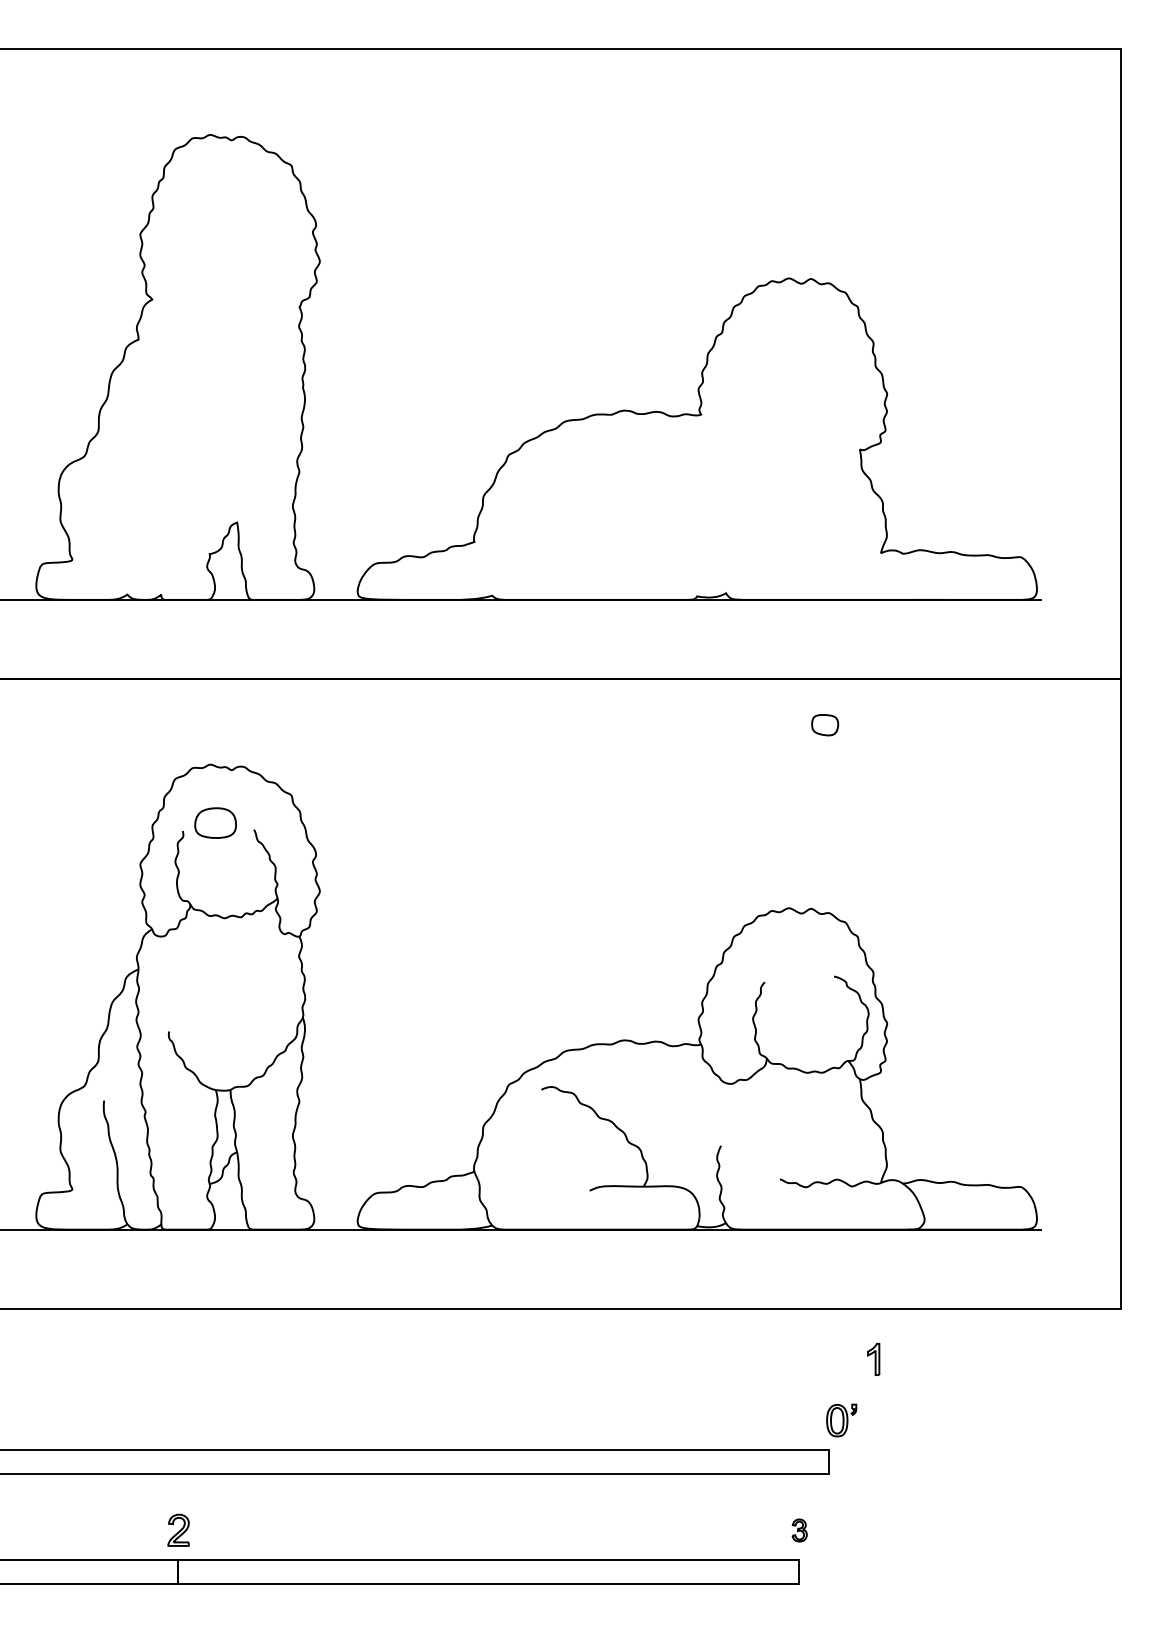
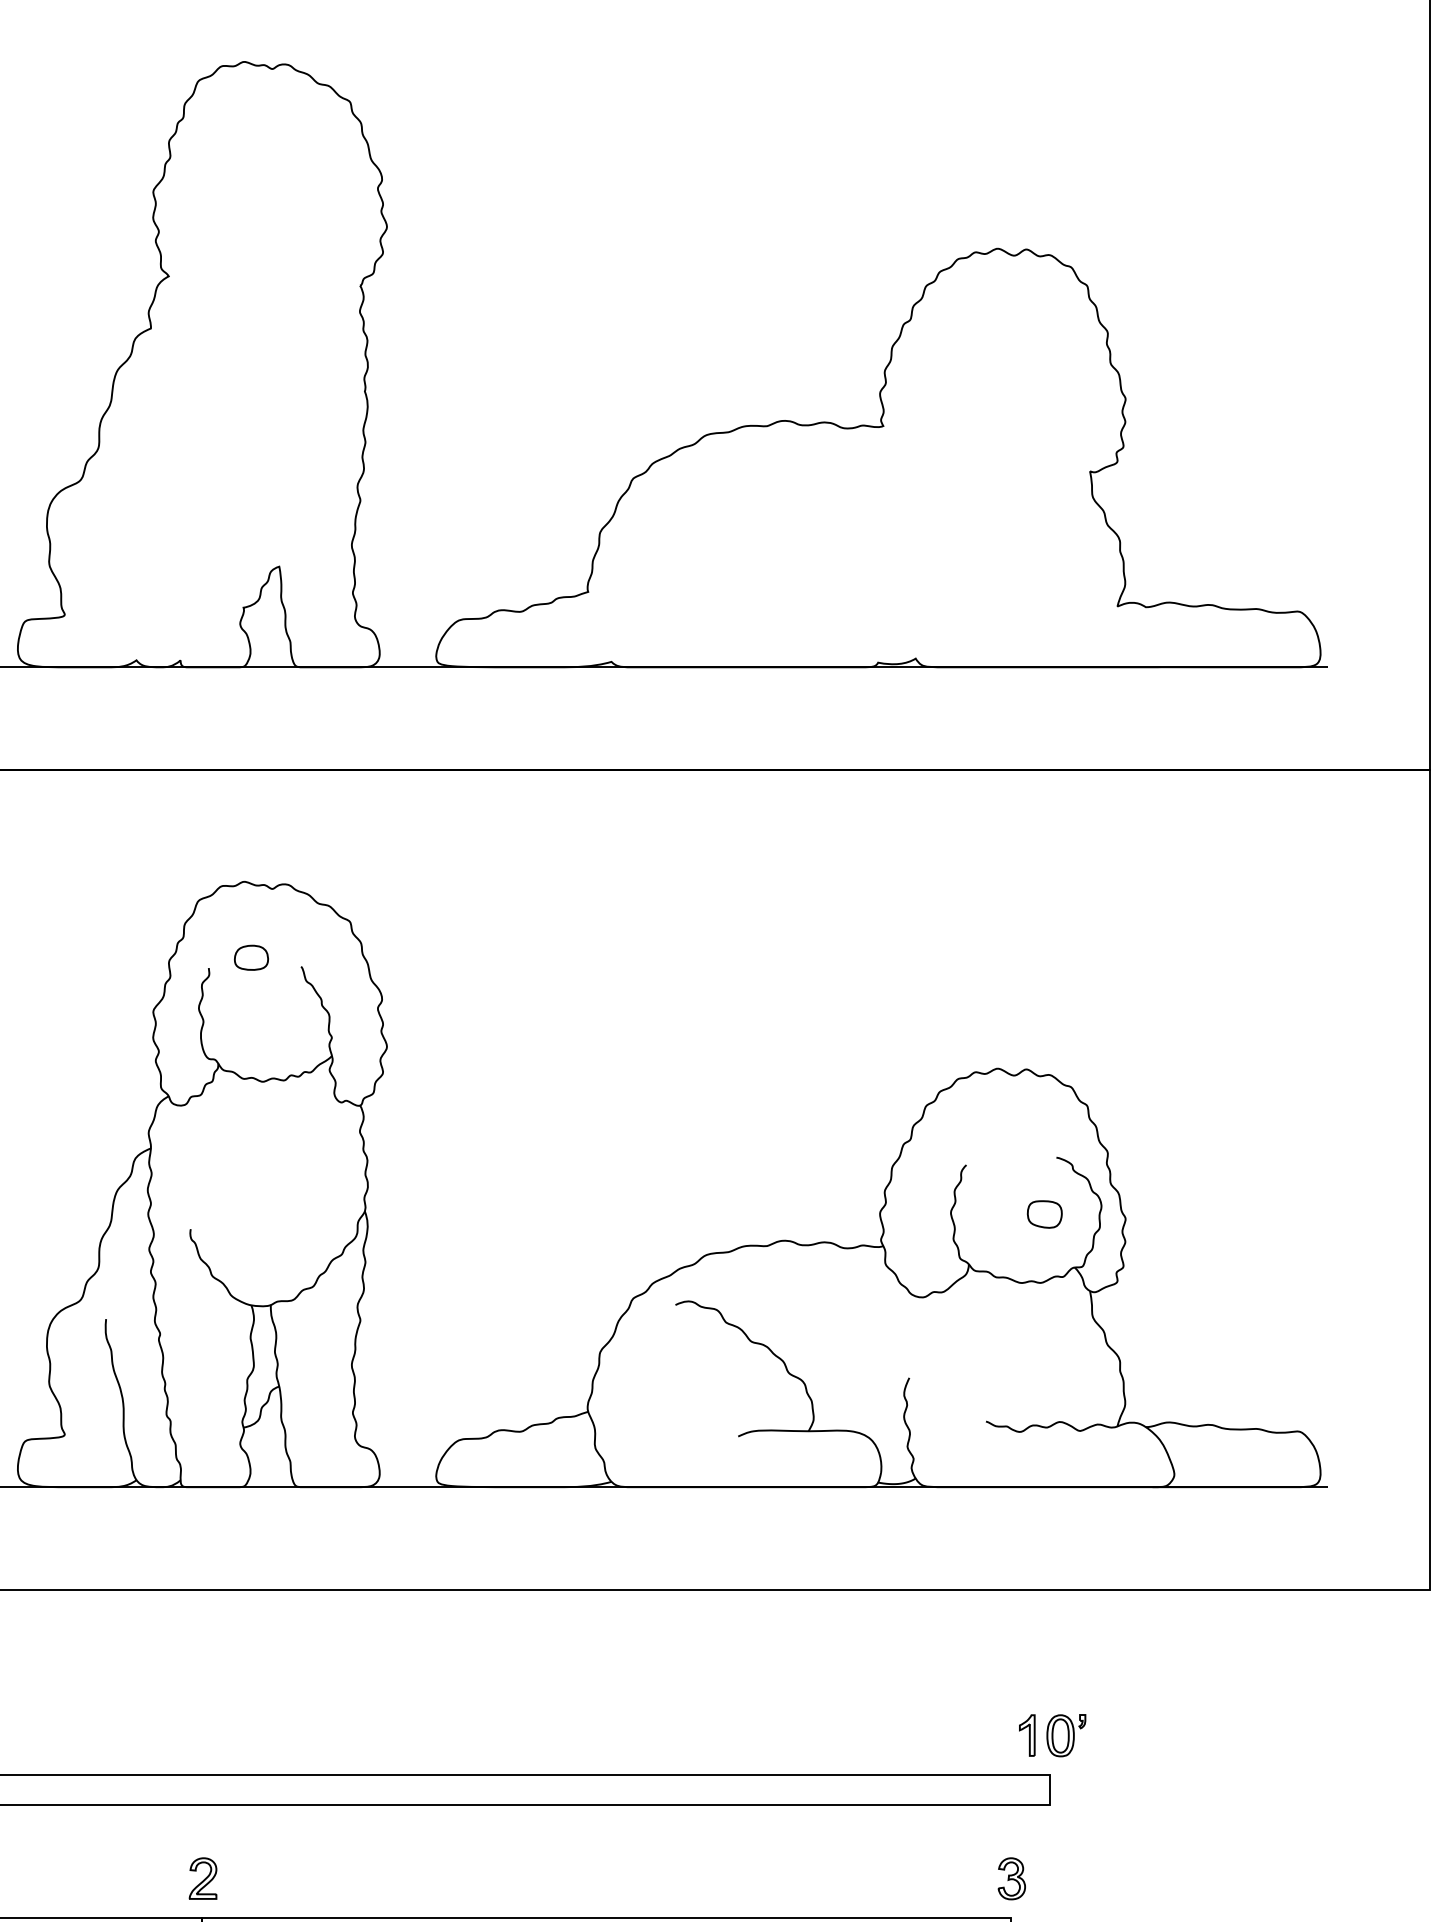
part: (825, 725) -> (1045, 1214), moved
part: (215, 822) -> (251, 957), size x0.62
part: (873, 1359) -> (1027, 1735), moved
part: (799, 1530) -> (1011, 1878), size x1.43

